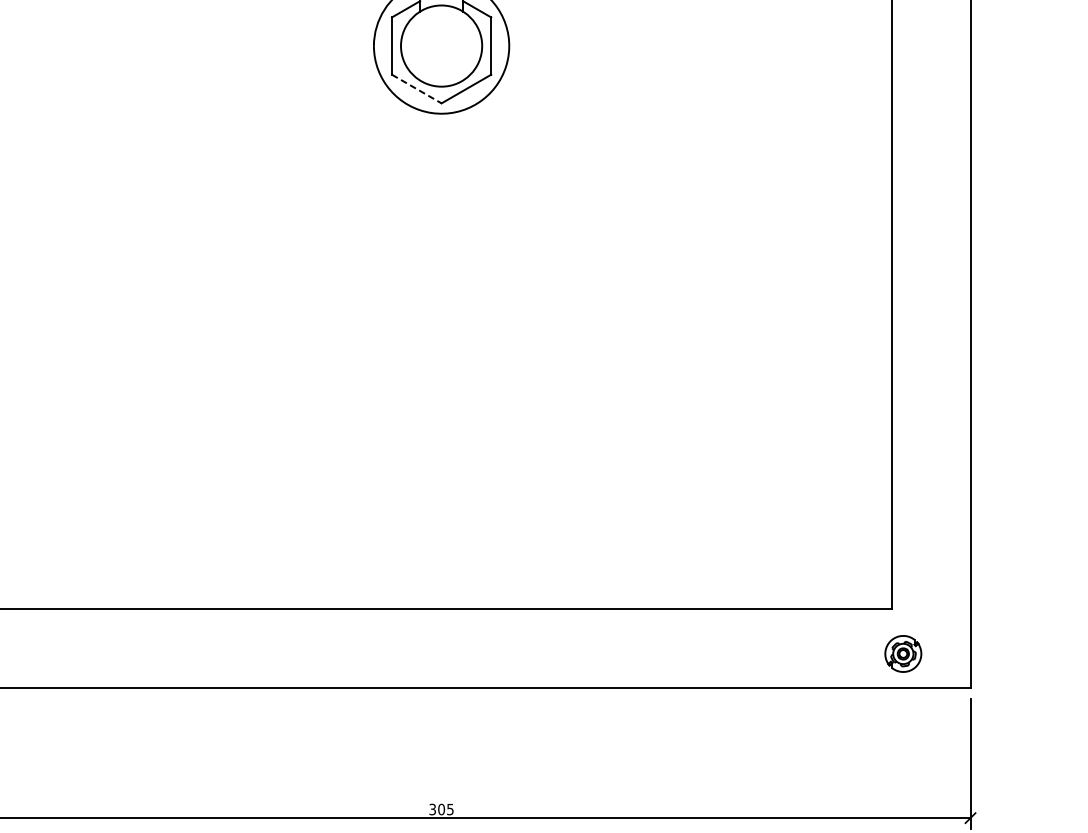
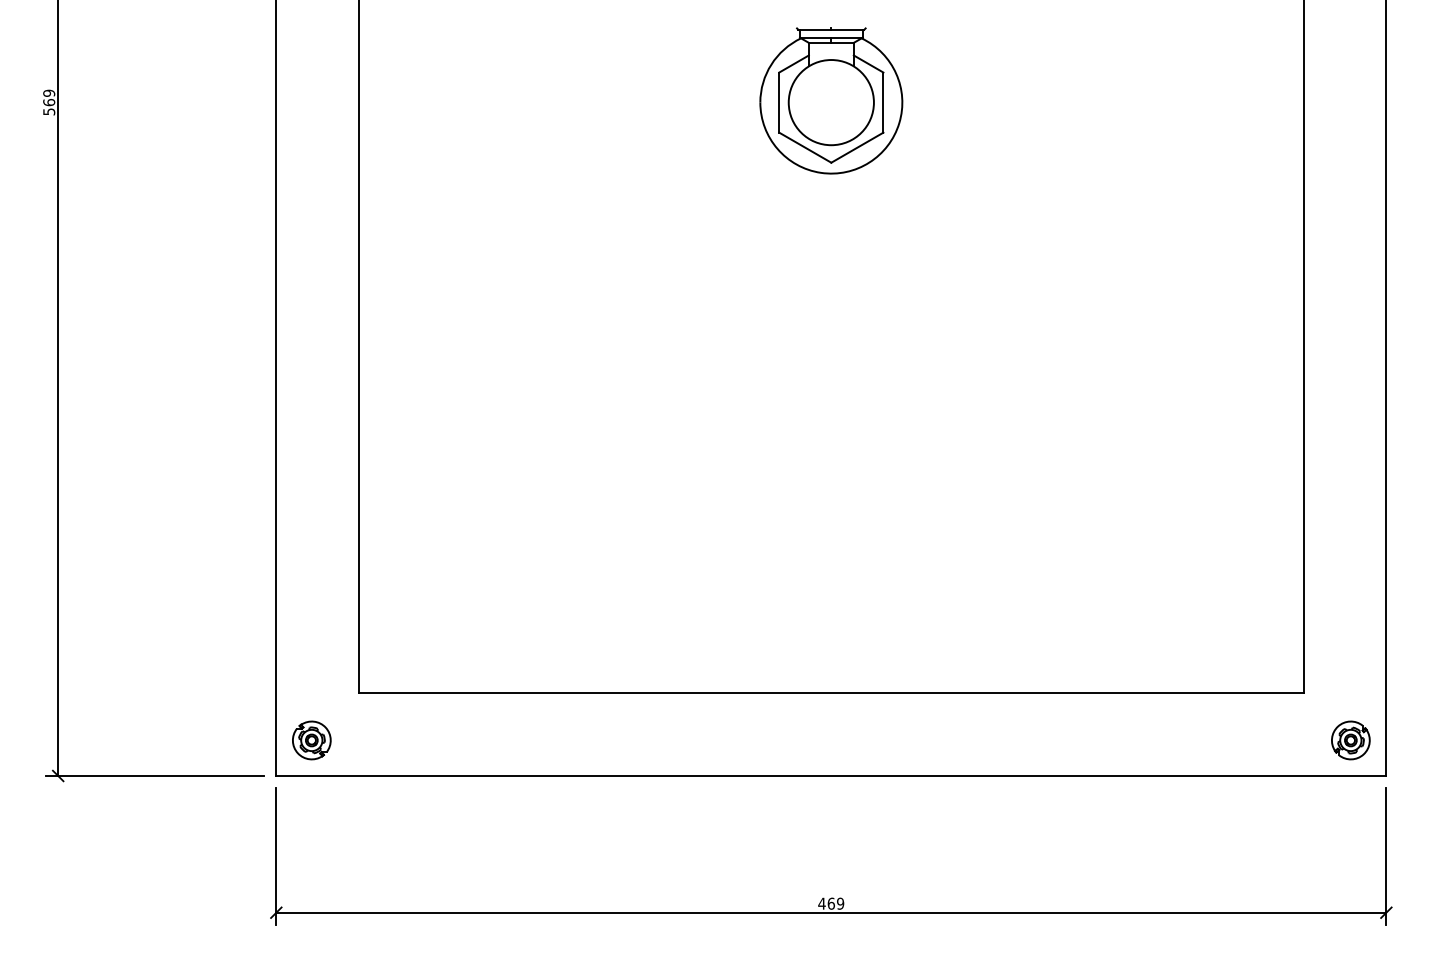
line: (416, 88) -> (805, 147), dashed -> solid
part: (902, 653) -> (1350, 740), moved
text: (441, 809) -> (831, 903), 305 -> 469

